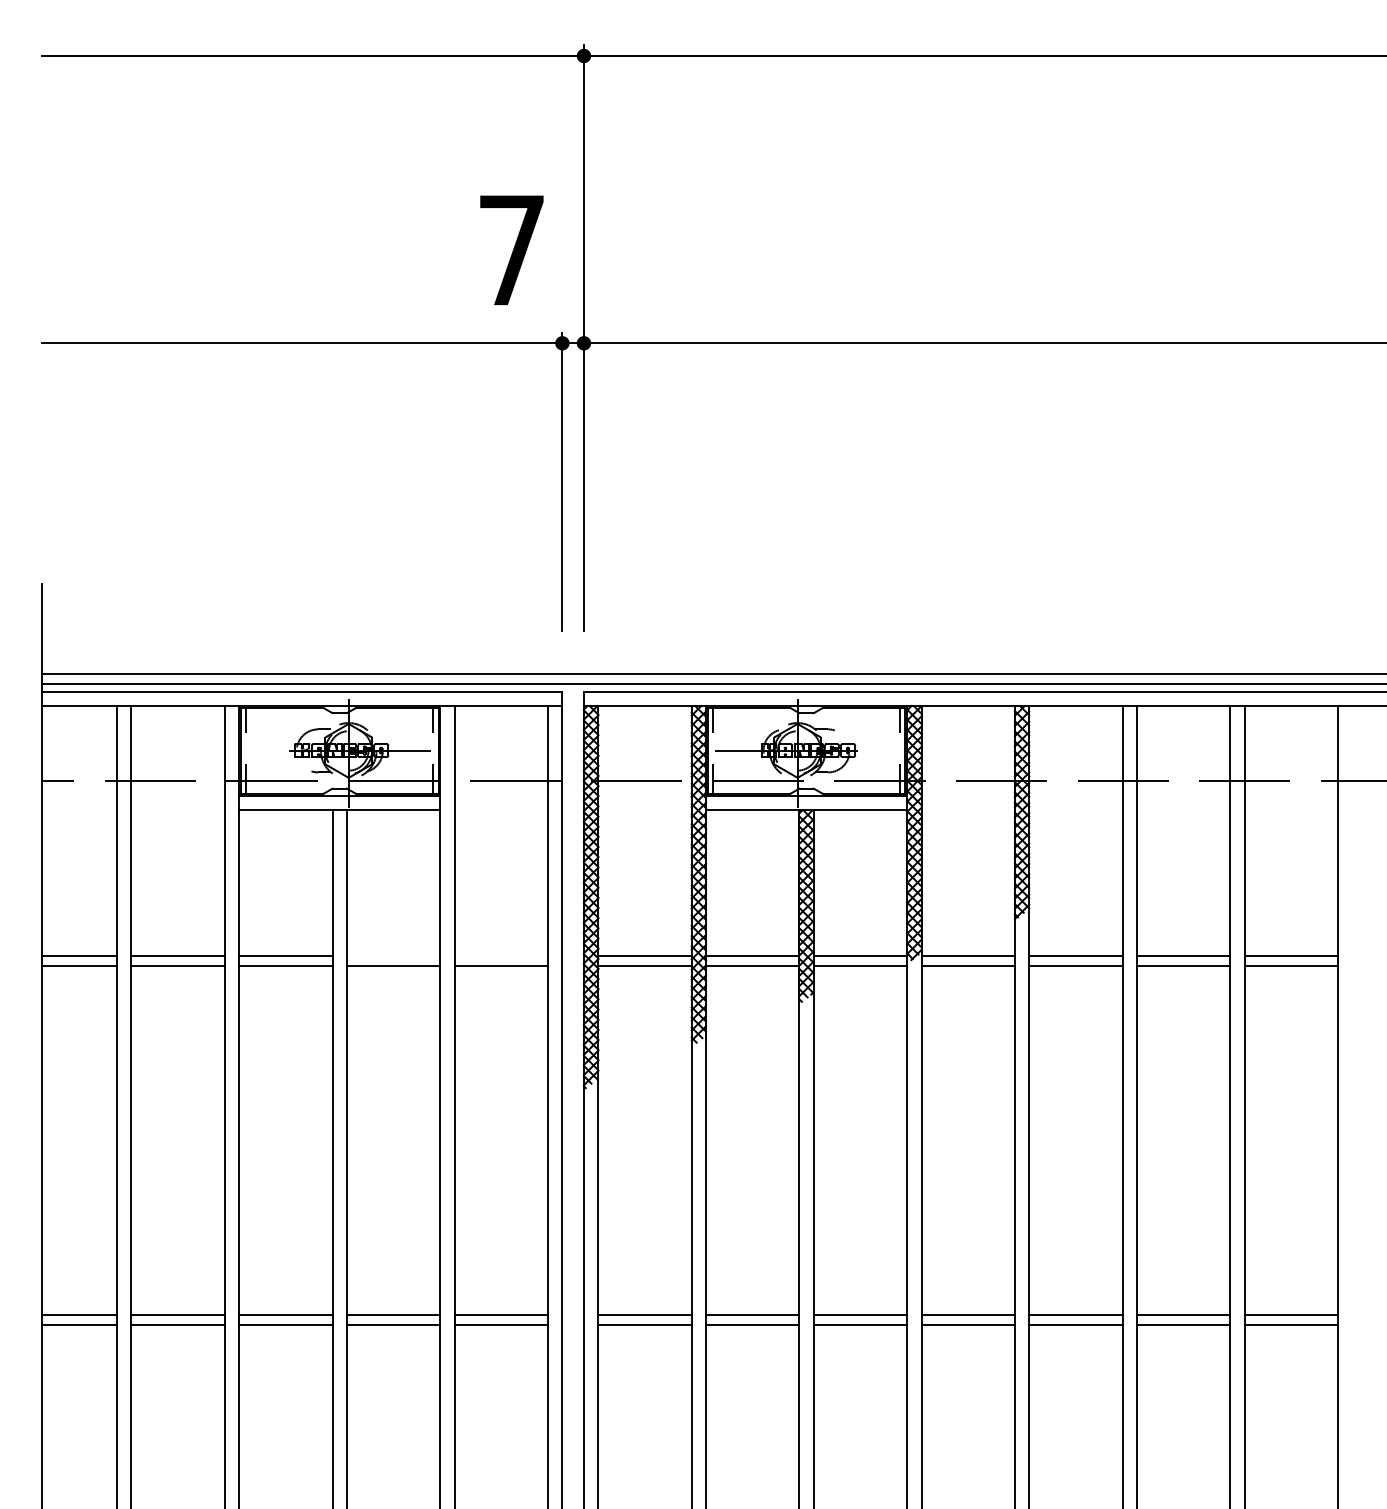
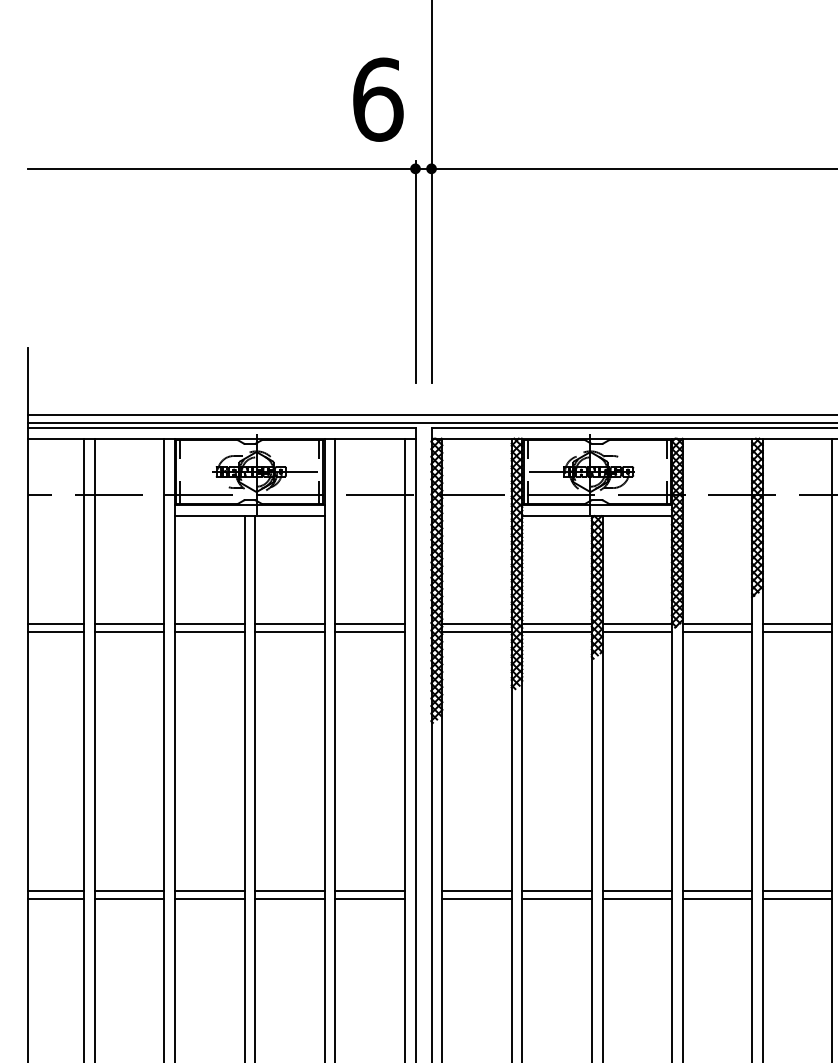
text: (512, 250) -> (378, 99), 7 -> 6
line: (393, 955) -> (289, 624), added
line: (501, 955) -> (370, 624), added

